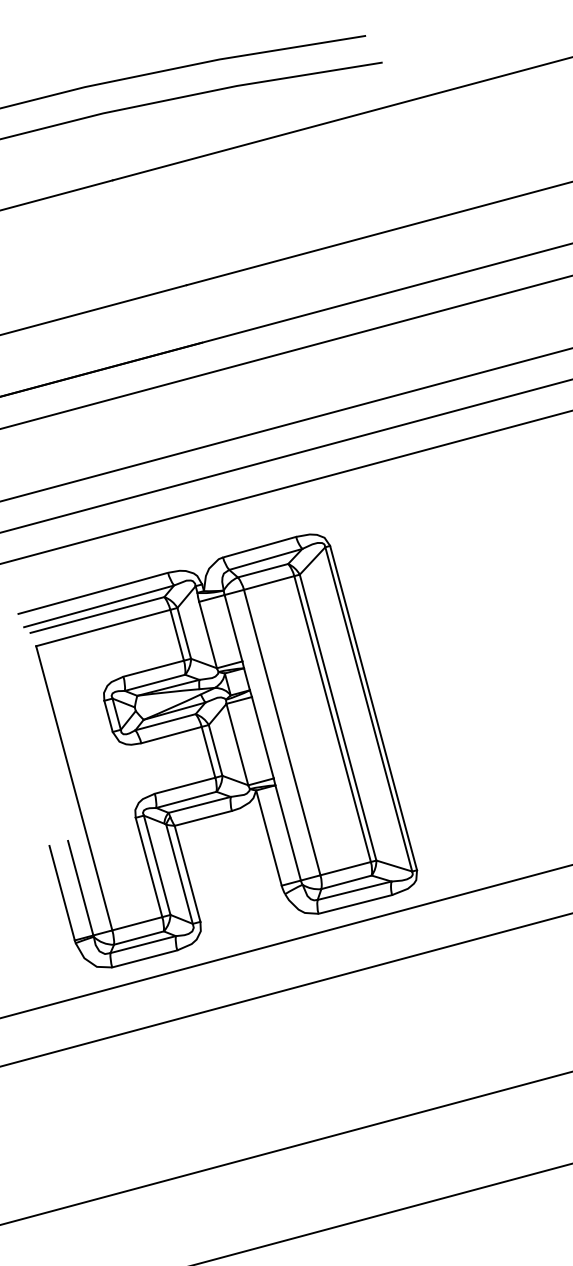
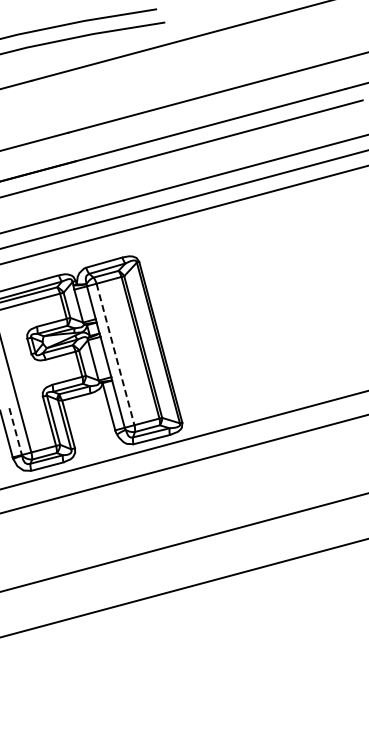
line: (282, 732) -> (115, 354), solid -> dashed
line: (80, 890) -> (15, 432), solid -> dashed

